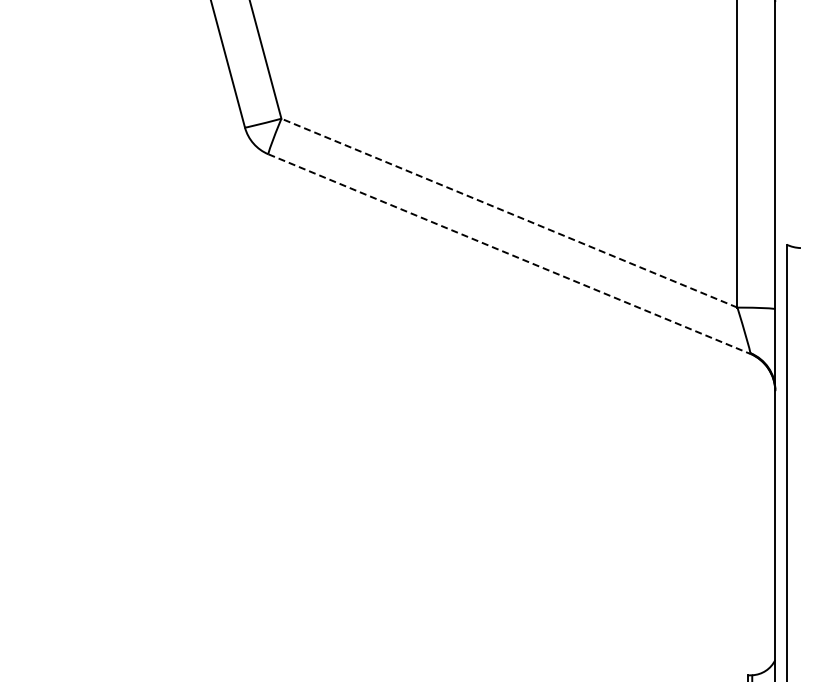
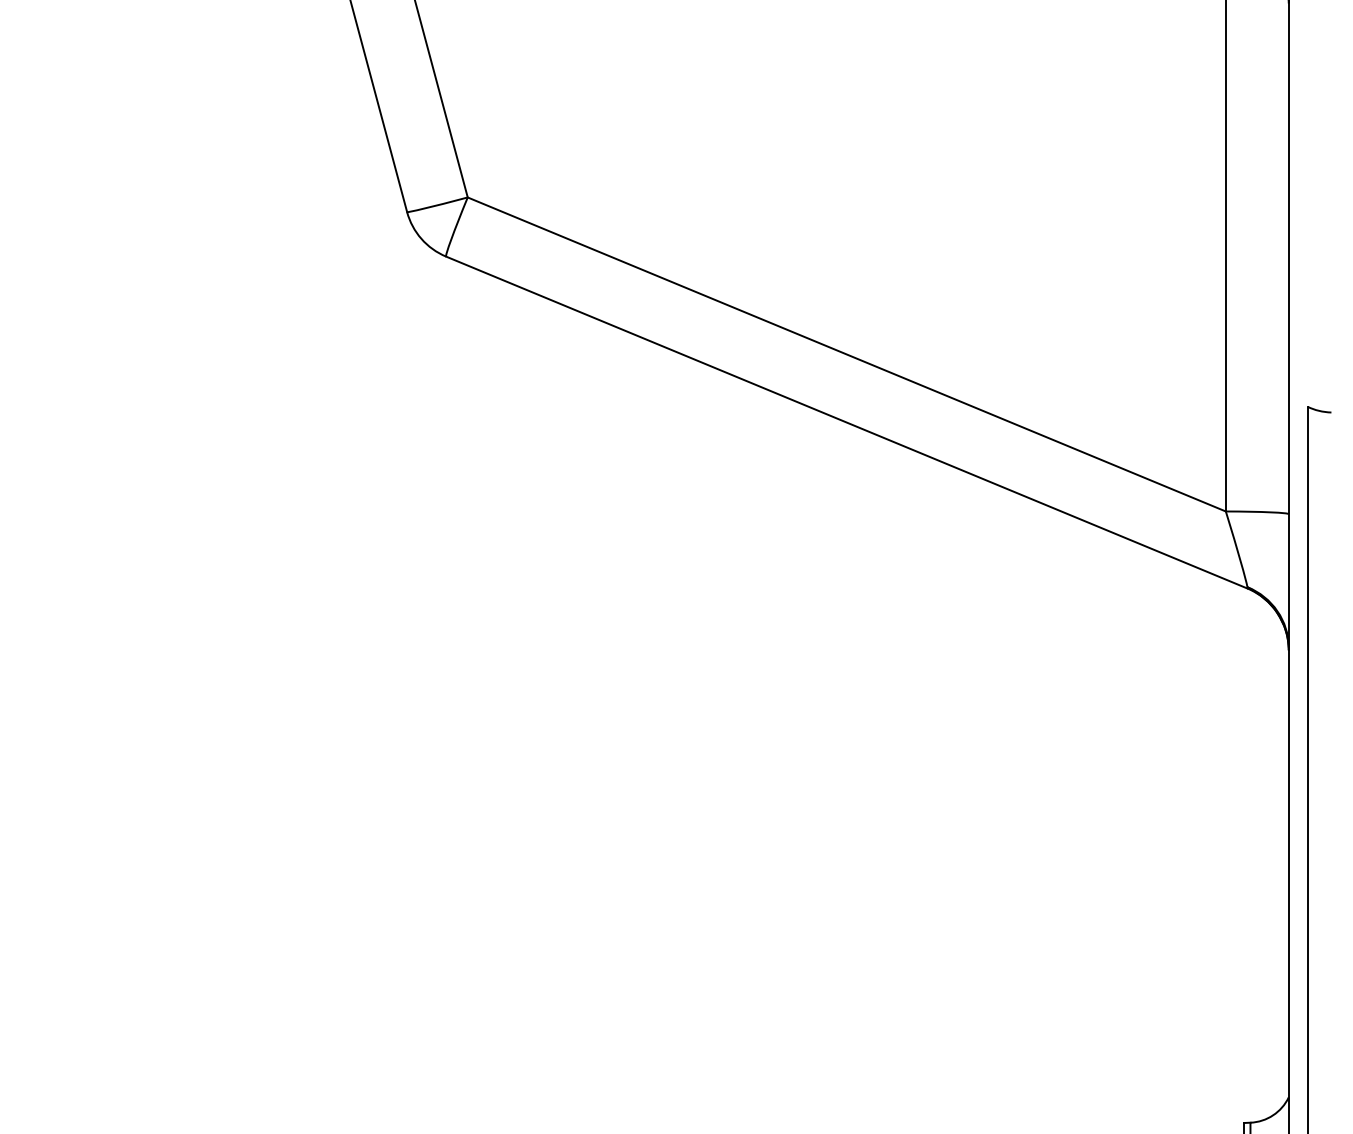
line: (509, 213) -> (846, 355), dashed -> solid
line: (509, 254) -> (846, 423), dashed -> solid

